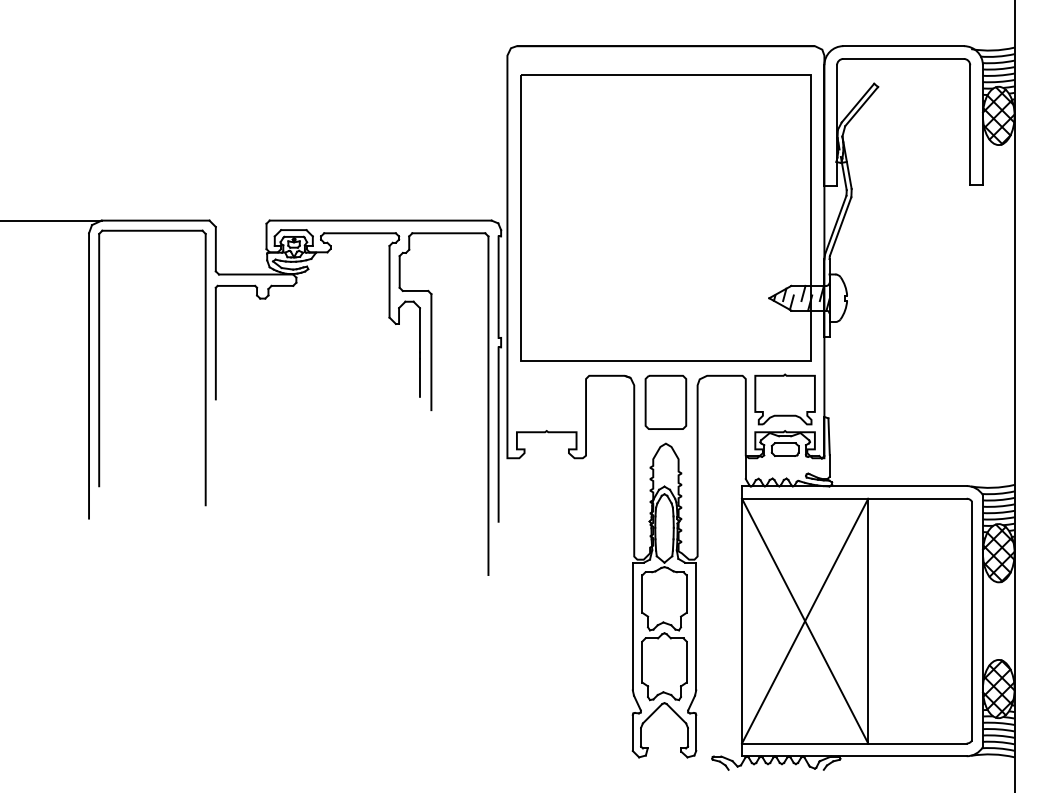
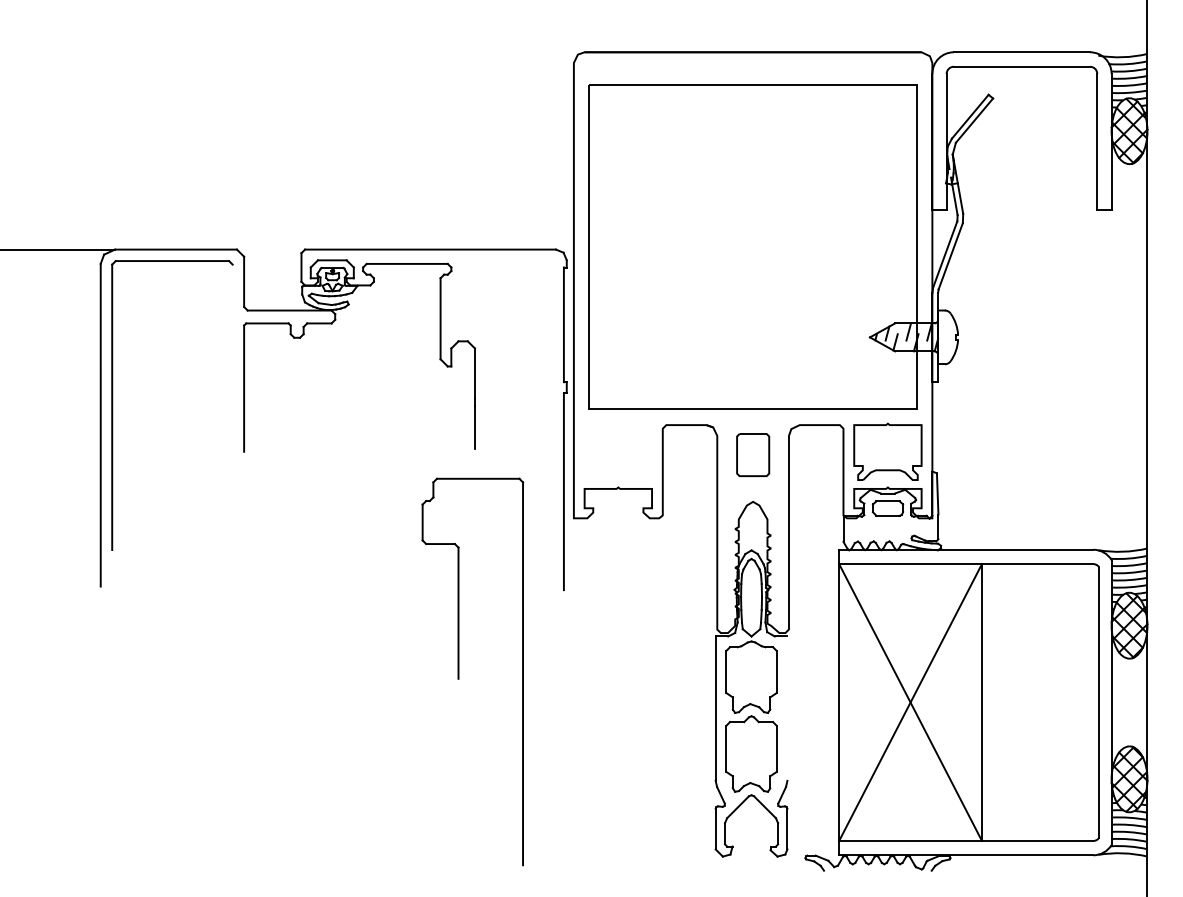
line: (205, 369) -> (232, 417), removed
part: (665, 401) -> (752, 454), size x0.7
part: (432, 403) -> (459, 671), moved
line: (696, 626) -> (787, 708), removed

